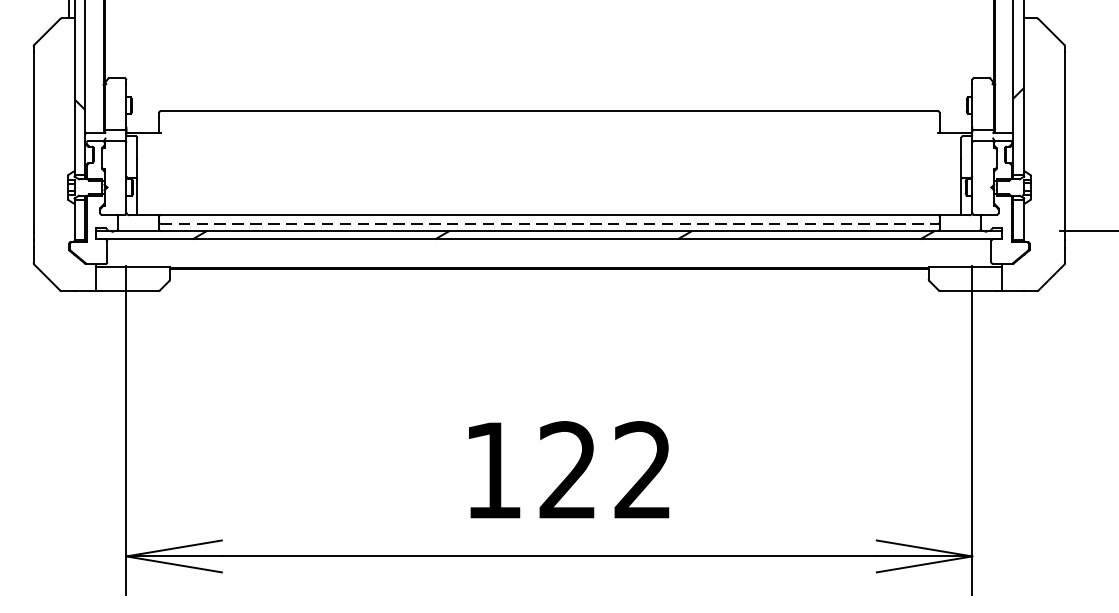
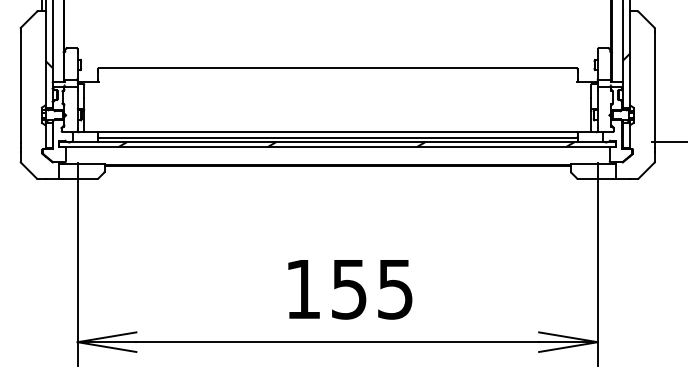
line: (548, 223) -> (337, 137), dashed -> solid
text: (604, 470) -> (371, 289), 122 -> 155

